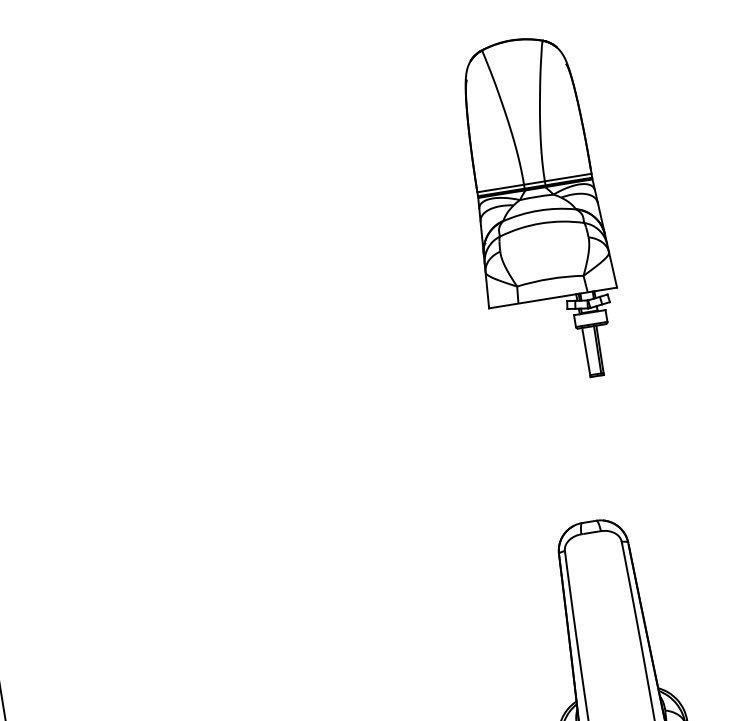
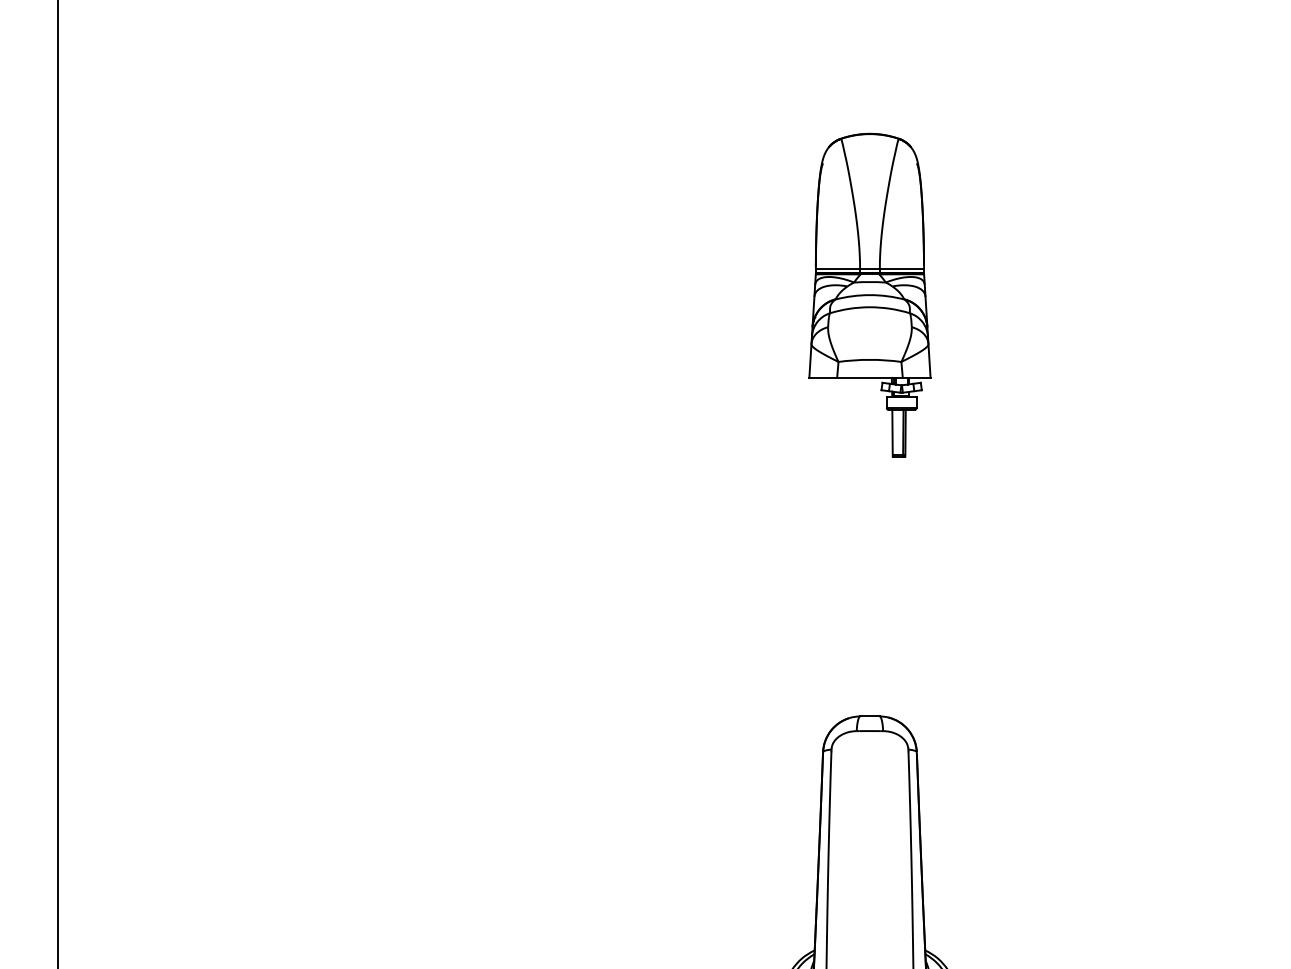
part: (538, 210) -> (869, 294), size x0.7

